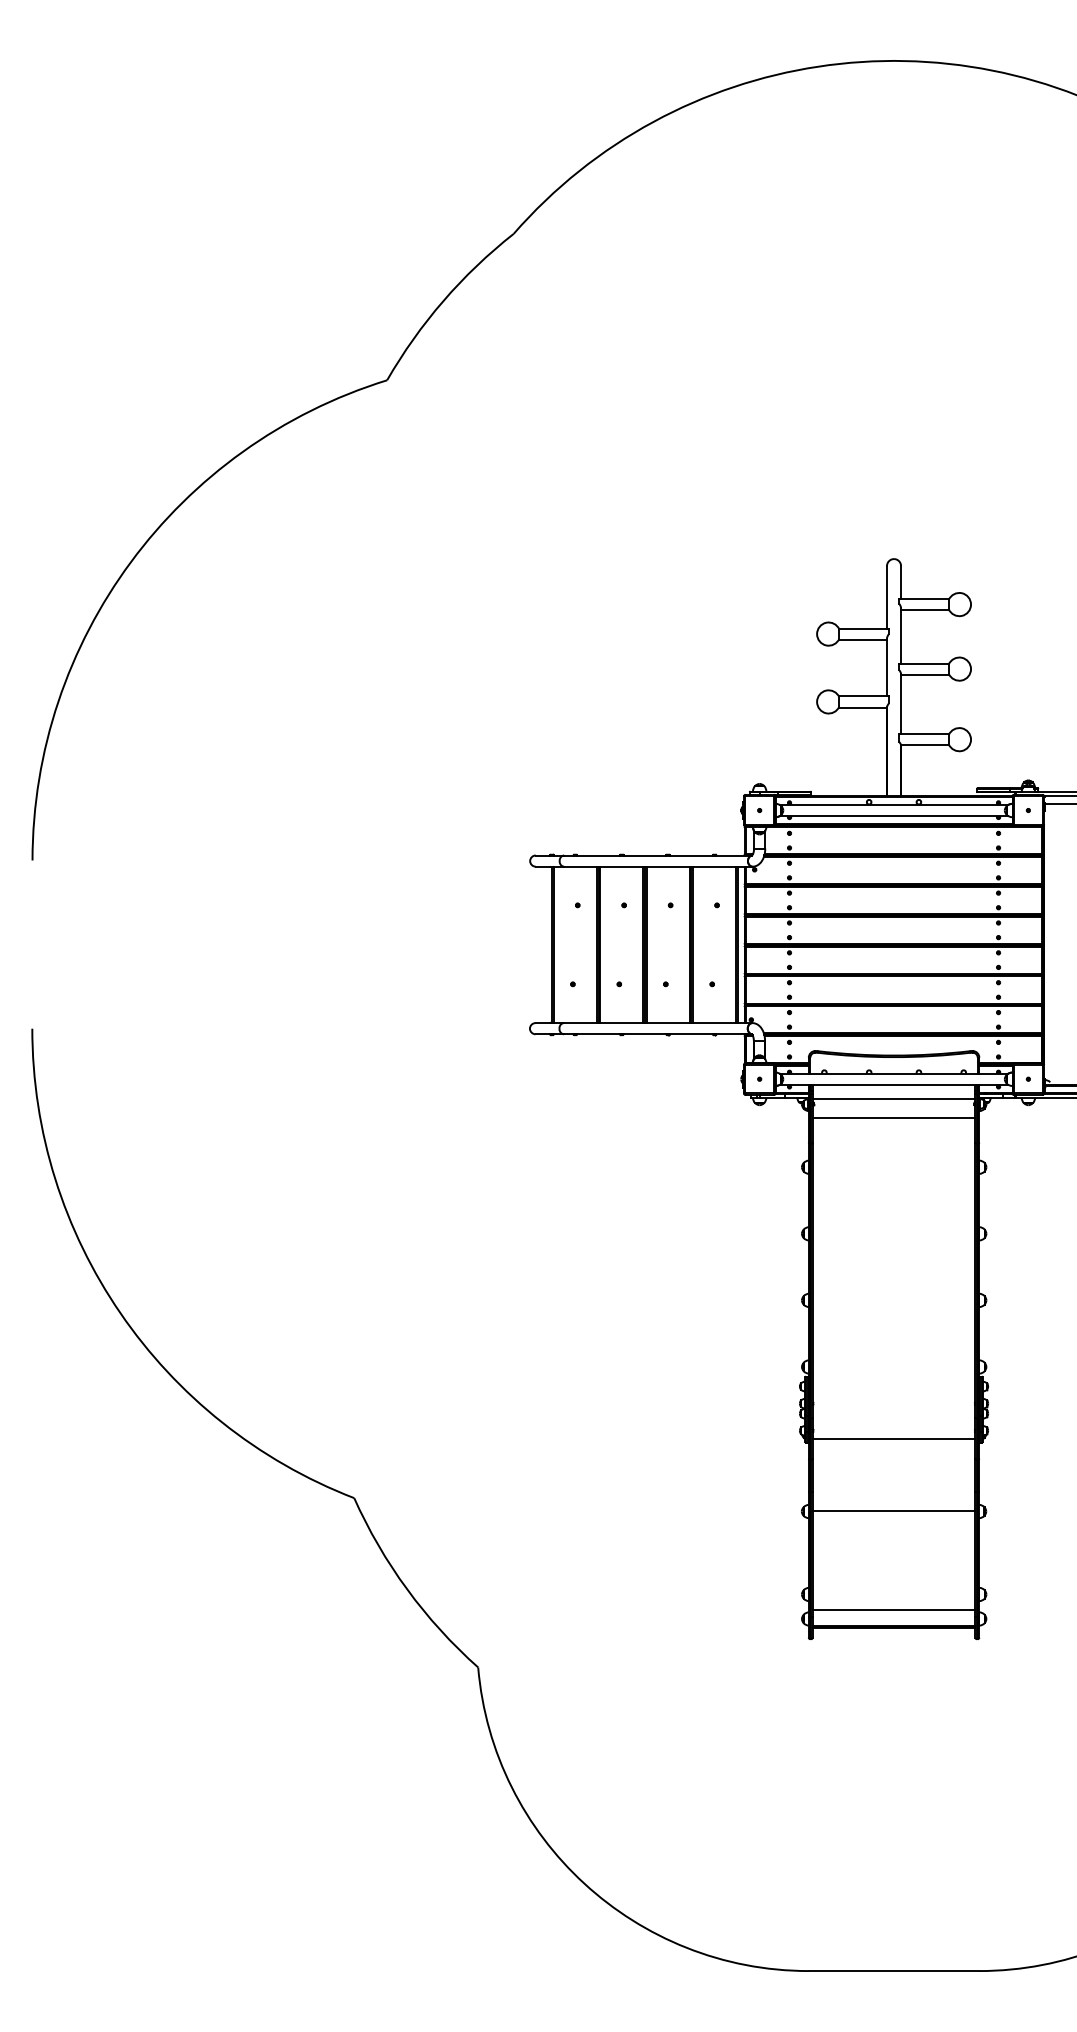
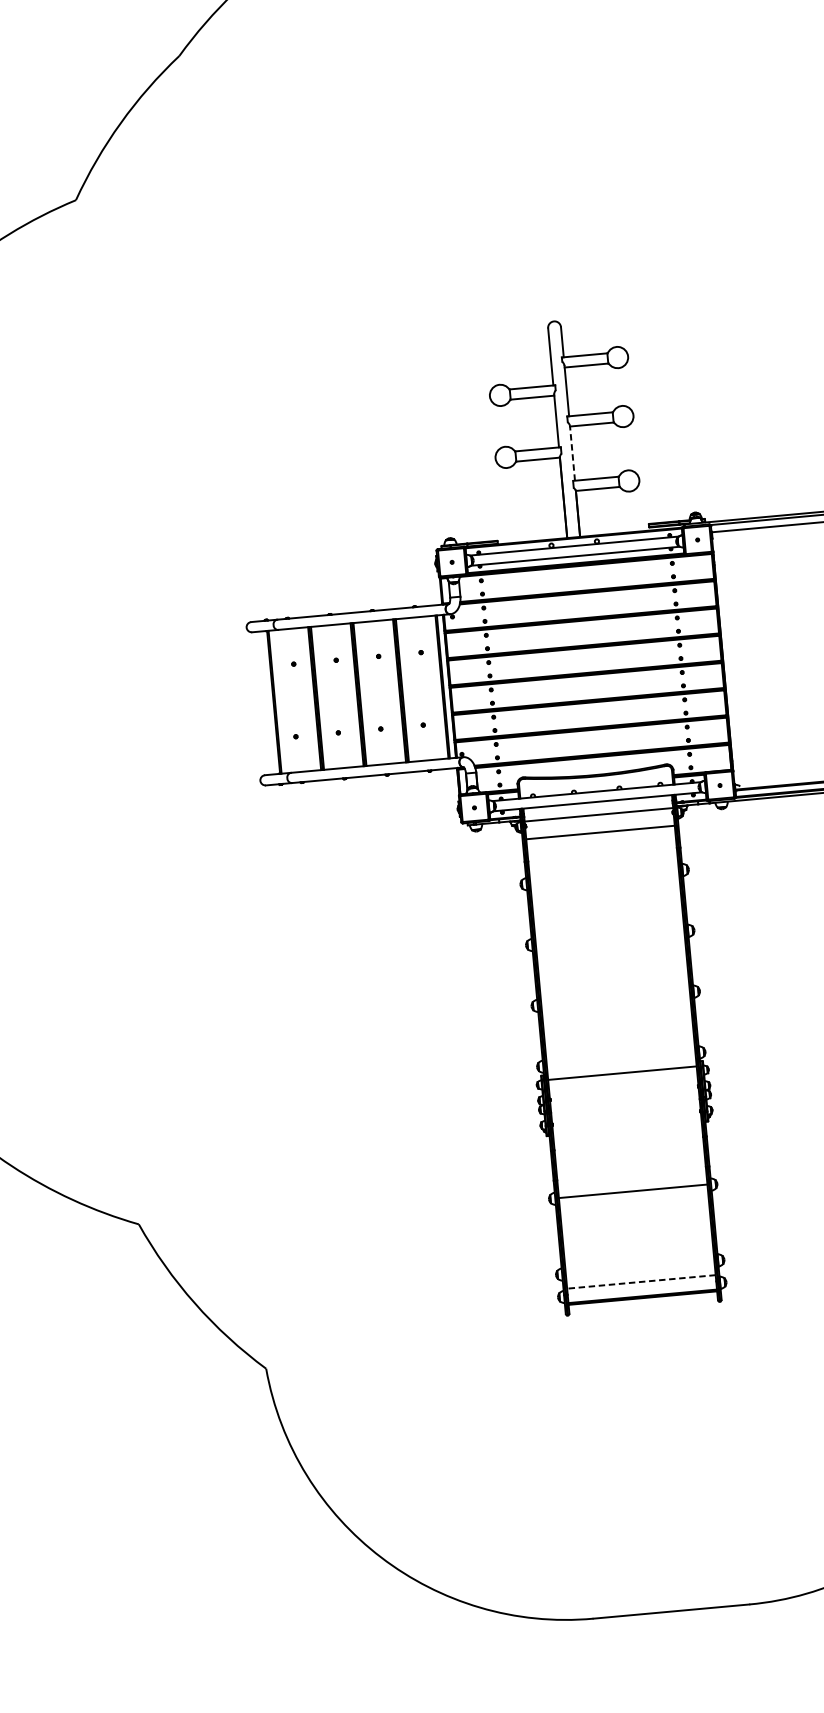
line: (901, 703) -> (572, 452), solid -> dashed
line: (893, 1438) -> (621, 1072), moved
line: (893, 1610) -> (640, 1282), solid -> dashed

